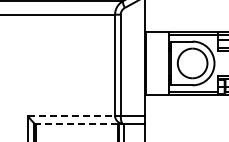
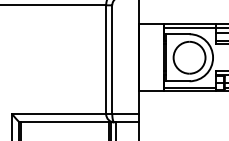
line: (71, 115) -> (59, 113), dashed -> solid
line: (76, 123) -> (64, 122), dashed -> solid

